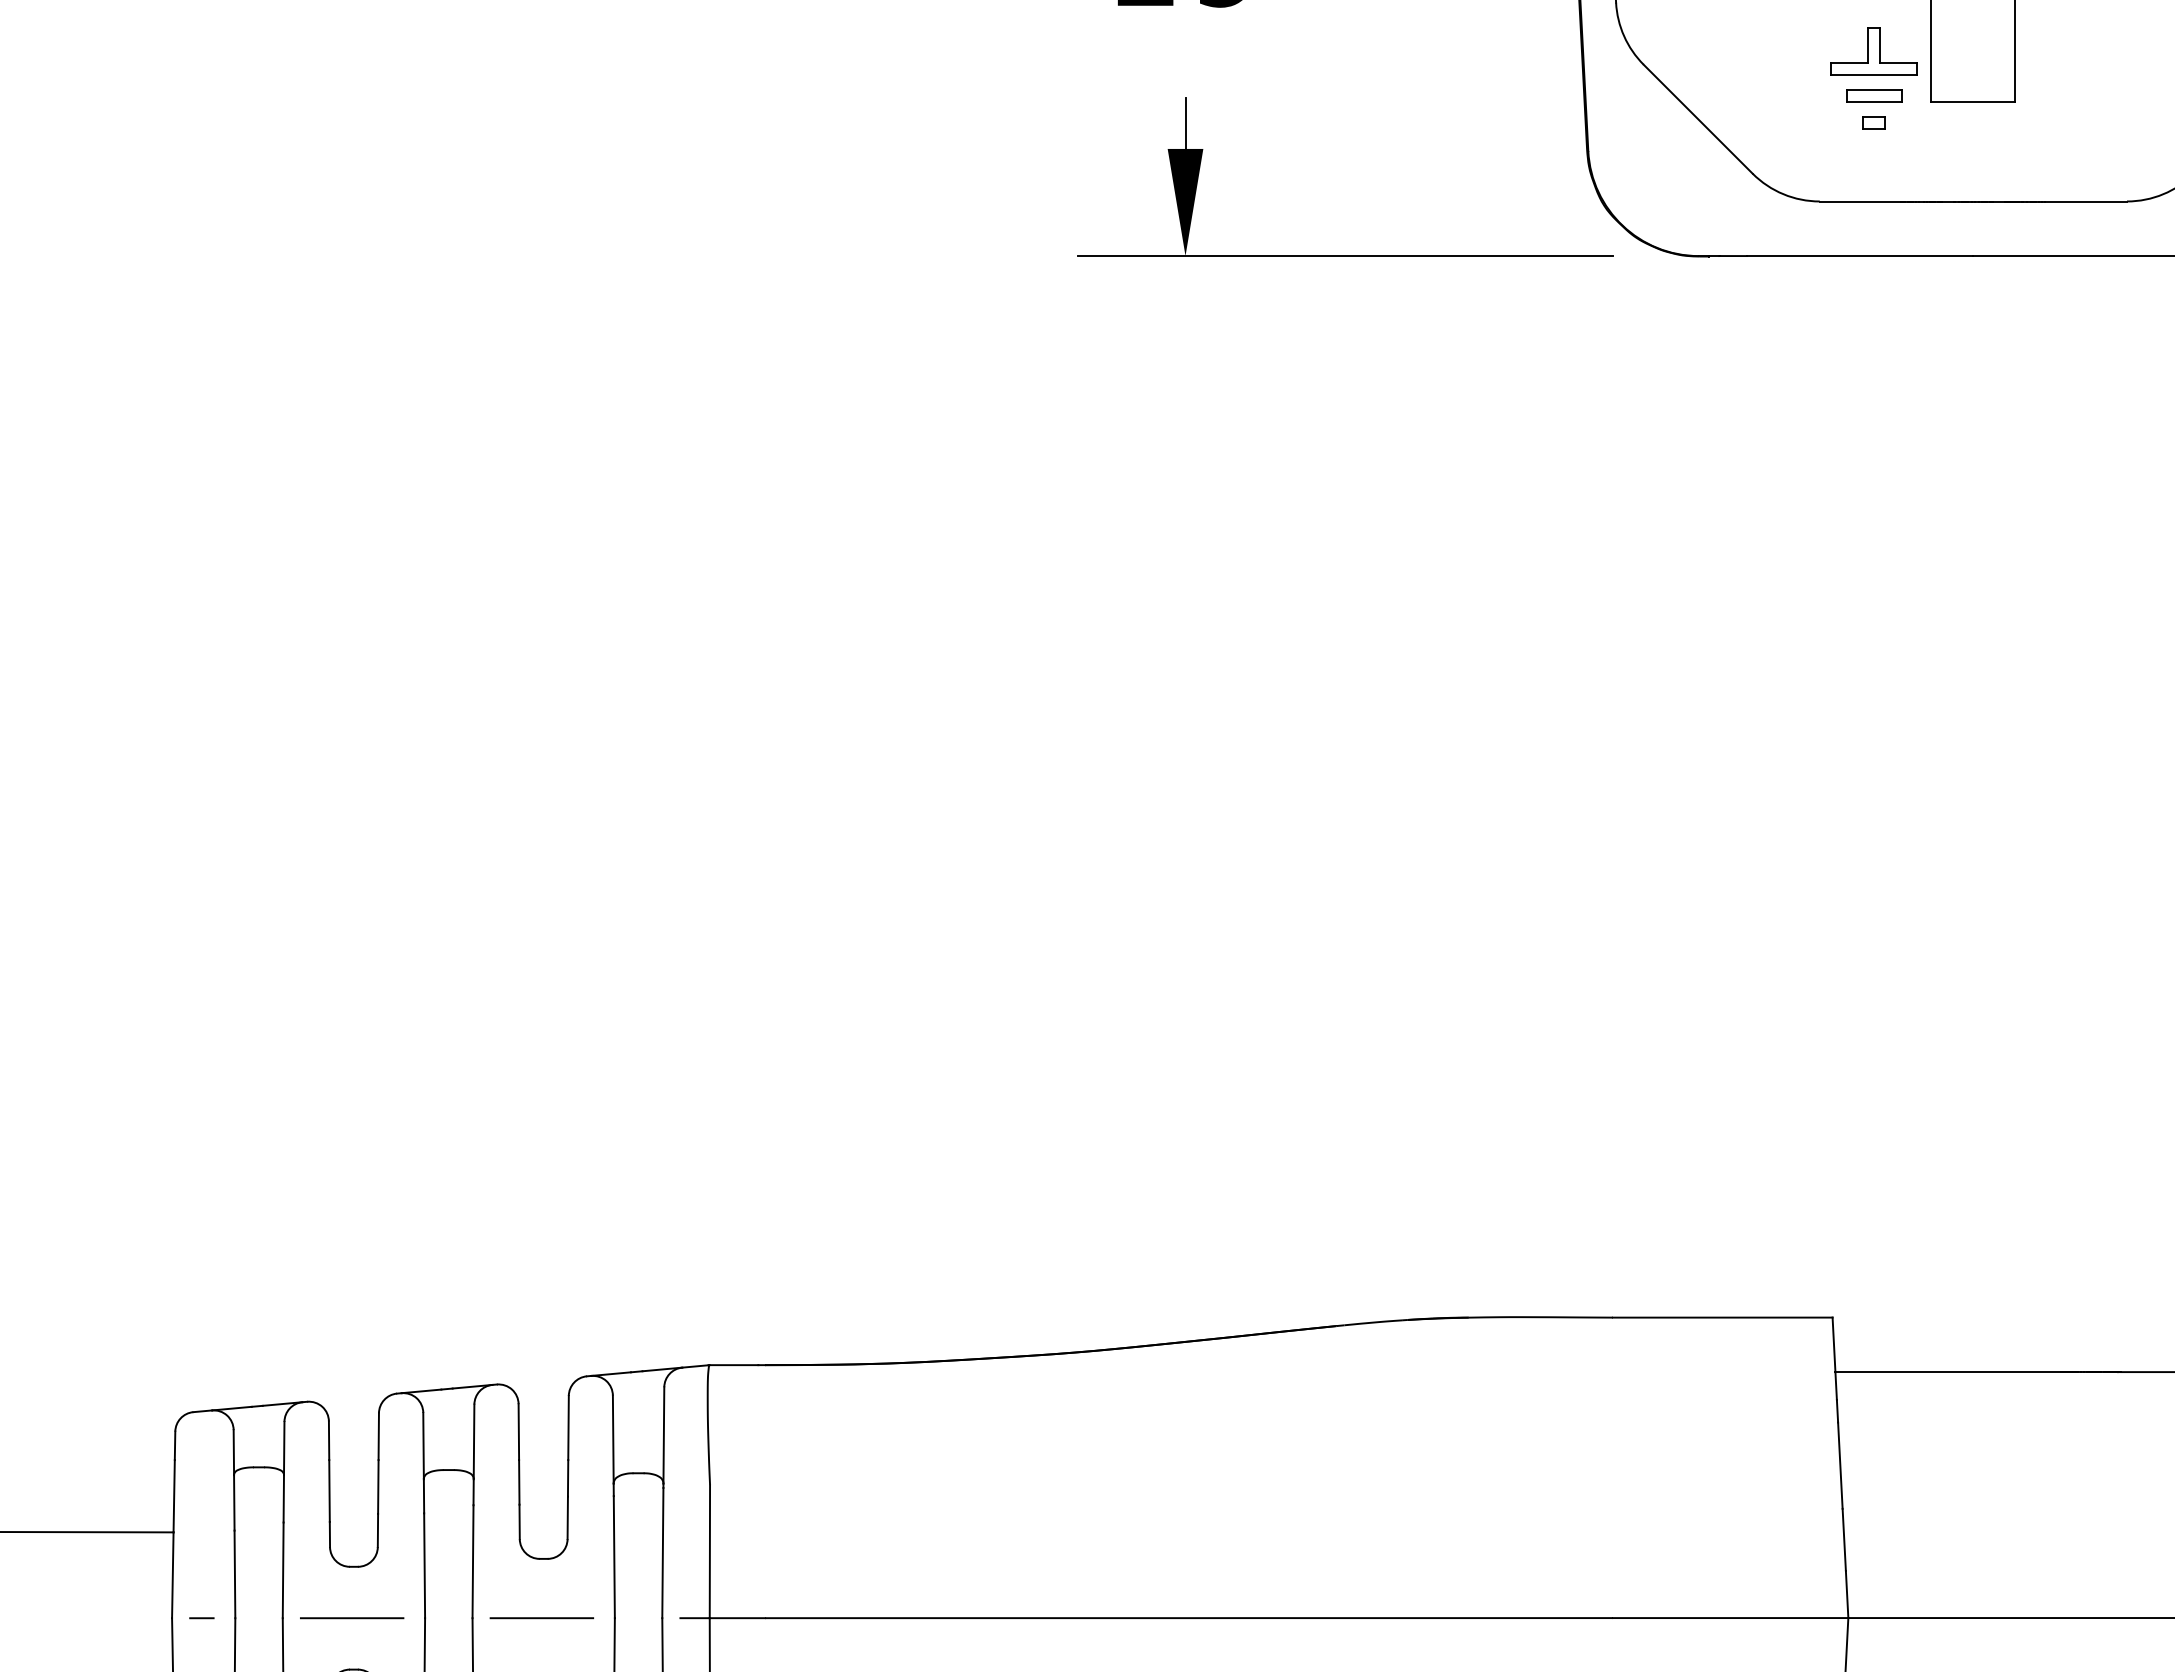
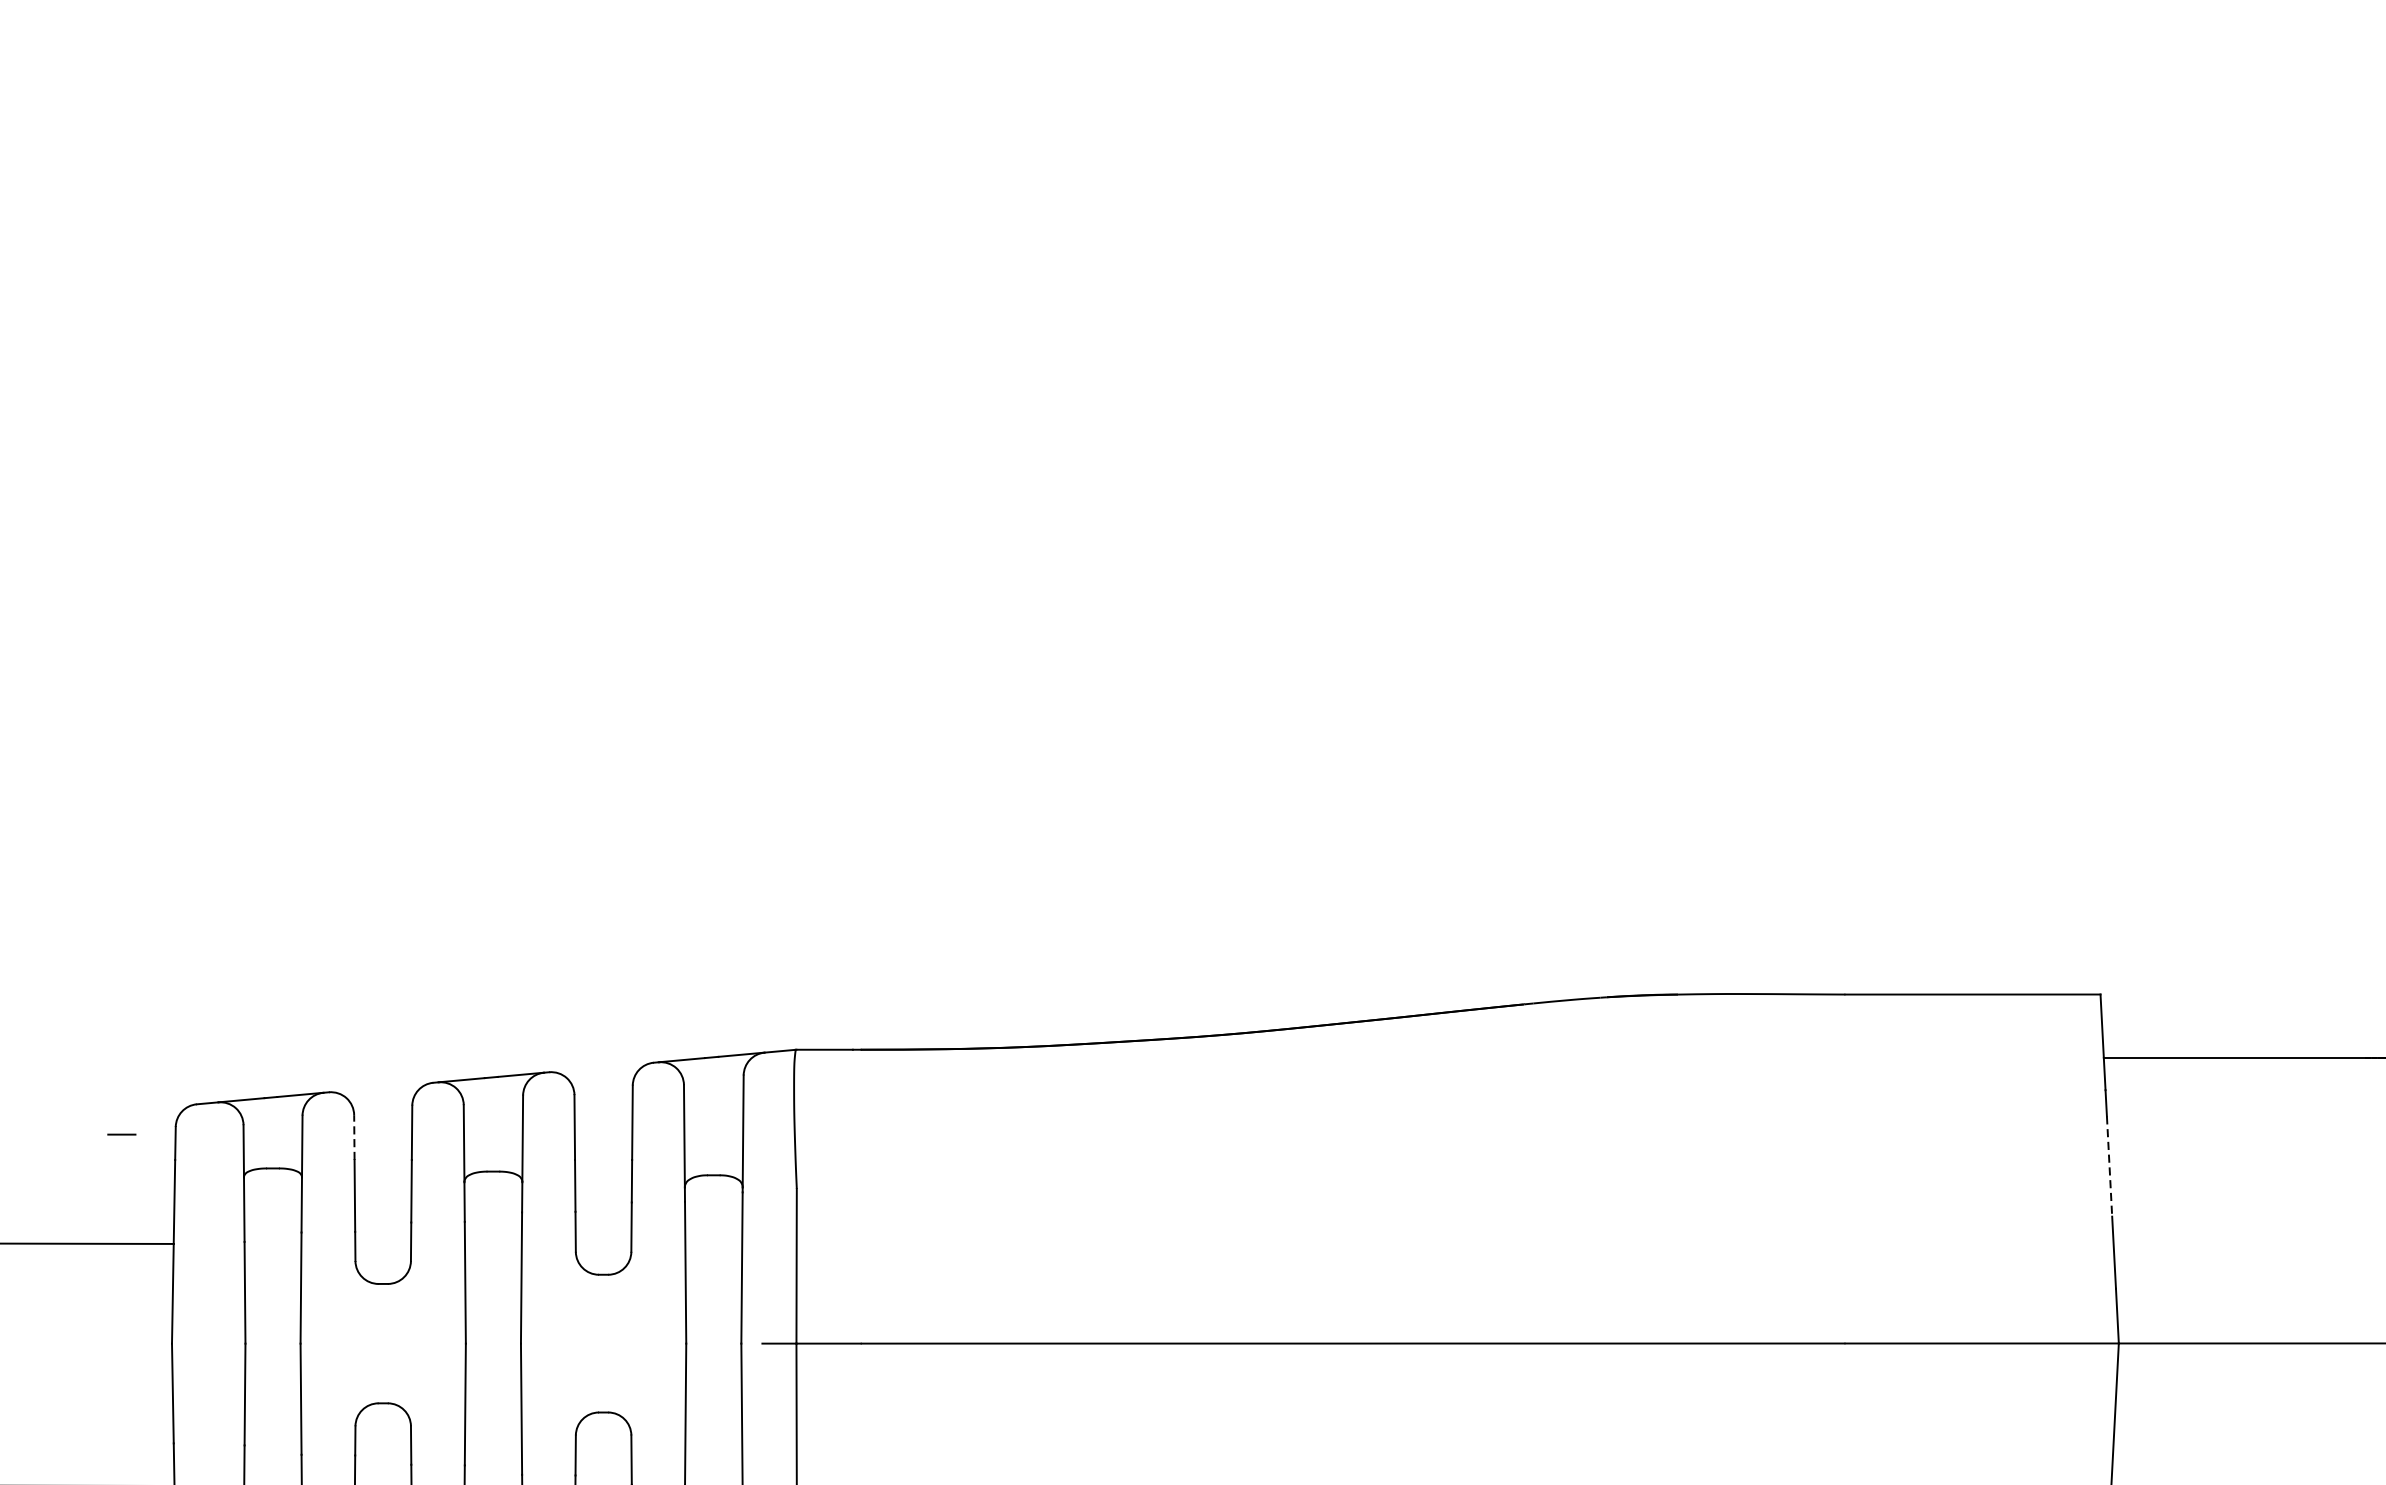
line: (329, 1440) -> (354, 1137), solid -> dashed
line: (1840, 1466) -> (2109, 1167), solid -> dashed
line: (201, 1618) -> (121, 1134), moved
line: (351, 1618) -> (380, 1343), removed
line: (541, 1618) -> (601, 1343), removed

